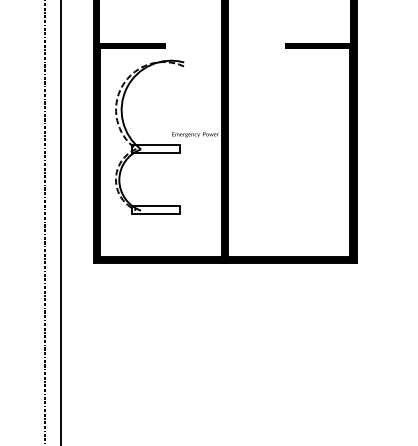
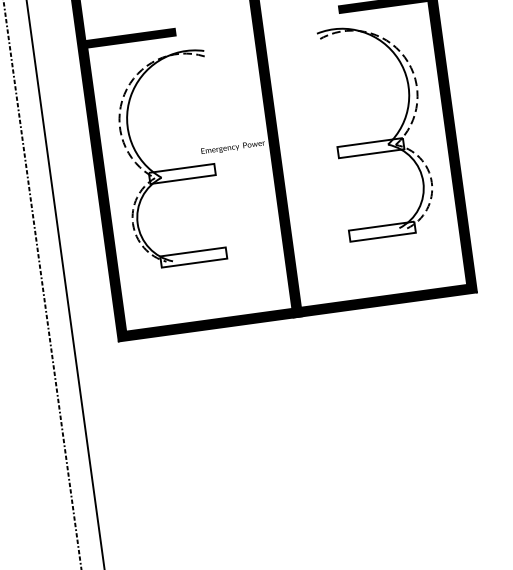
part: (300, 144) -> (378, 141), added

